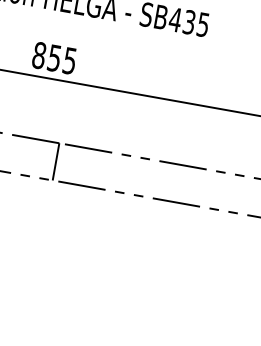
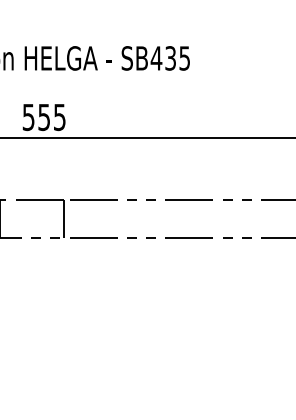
text: (39, 55) -> (28, 117), 855 -> 555

